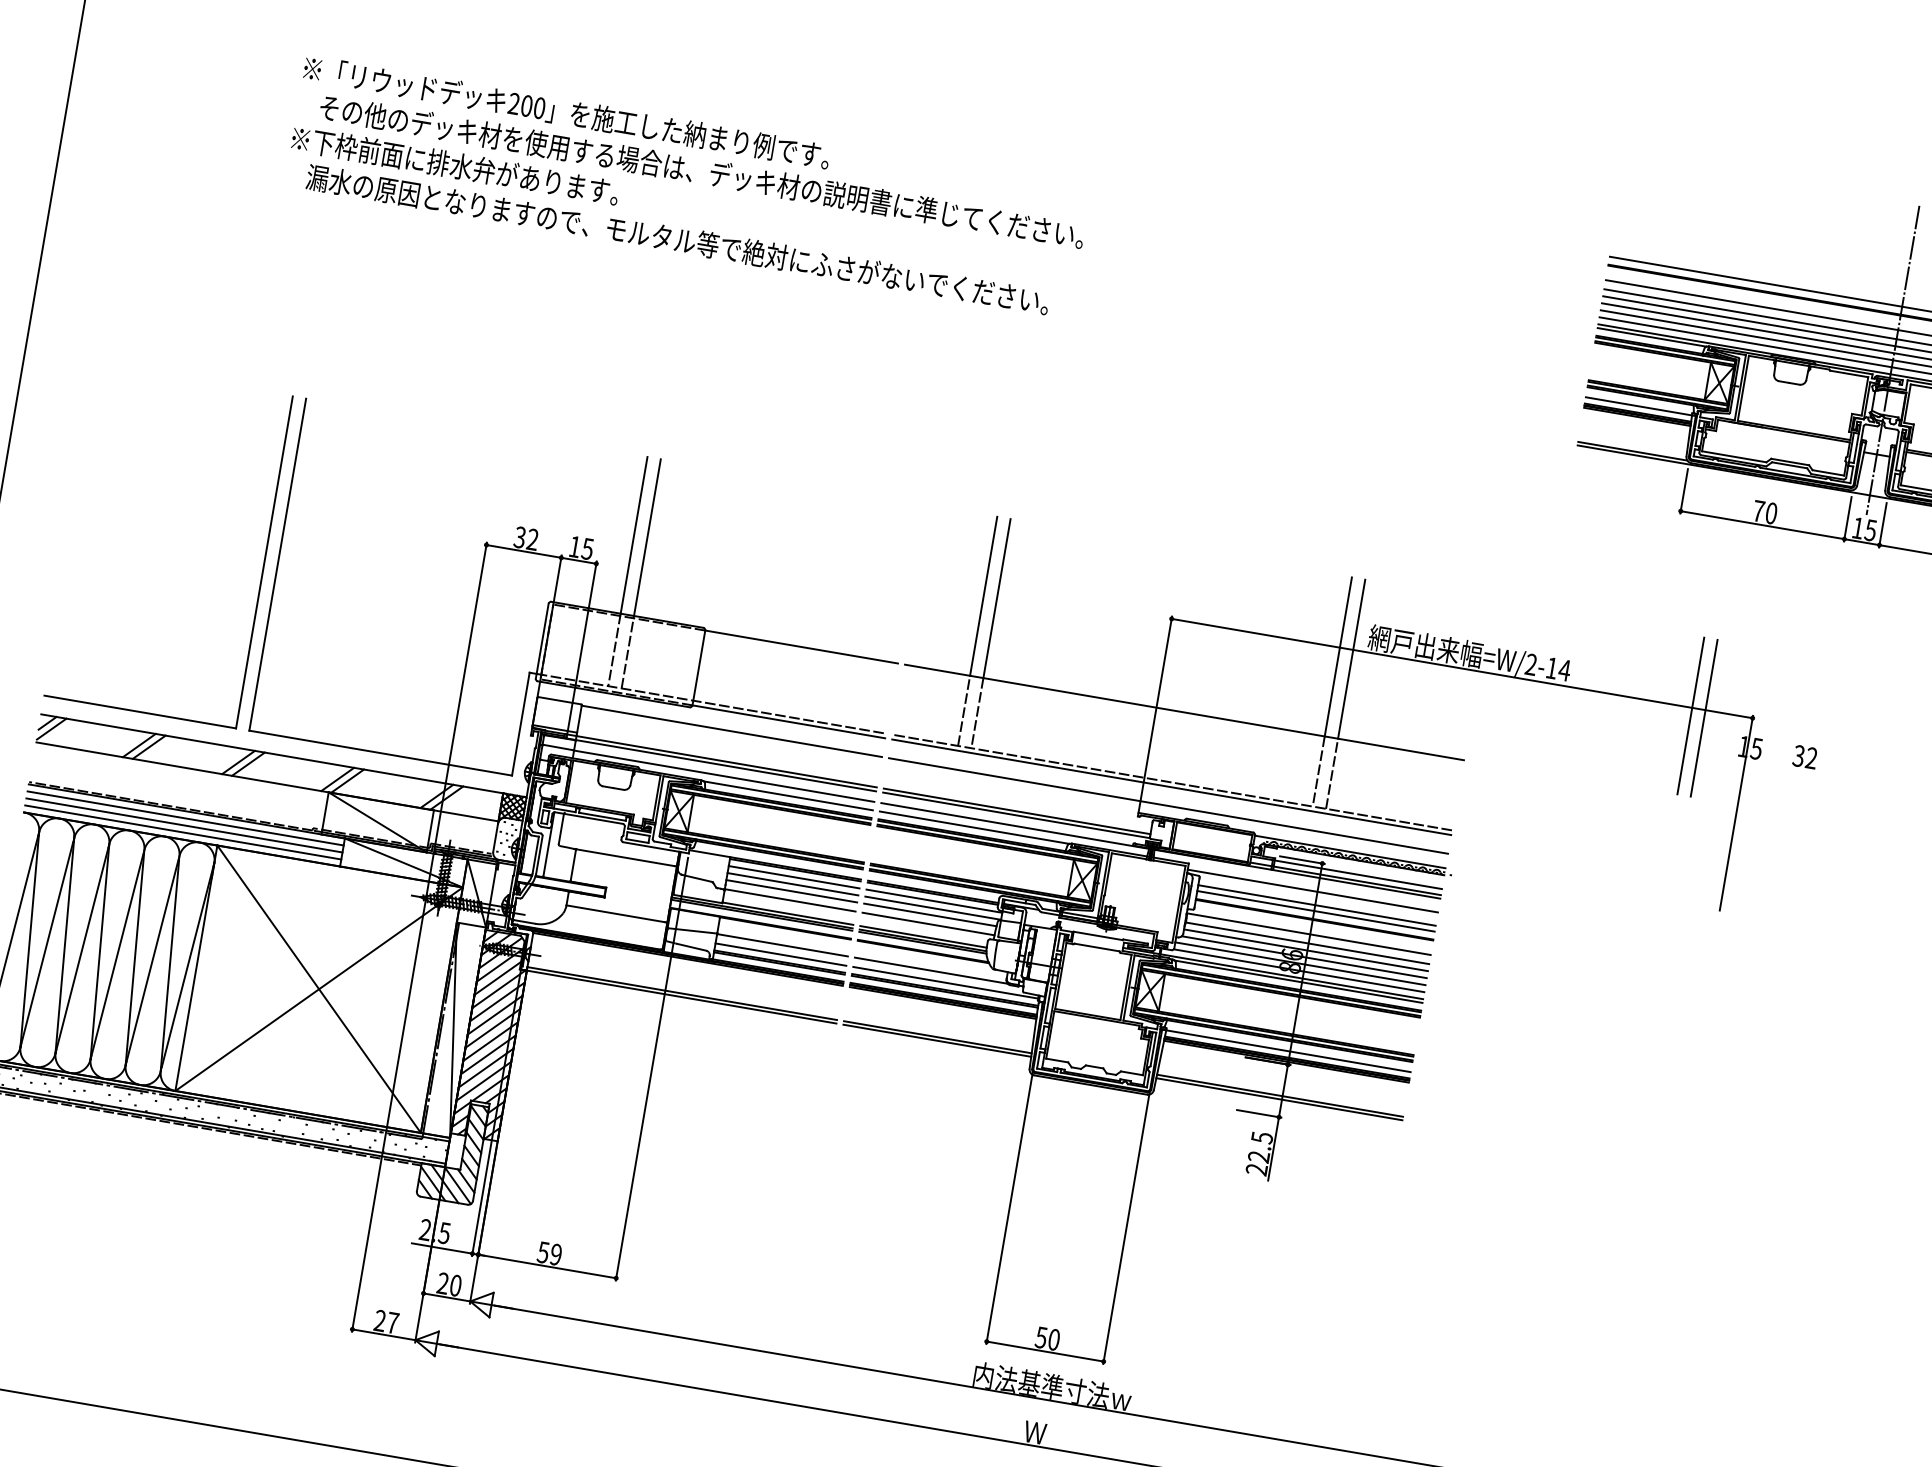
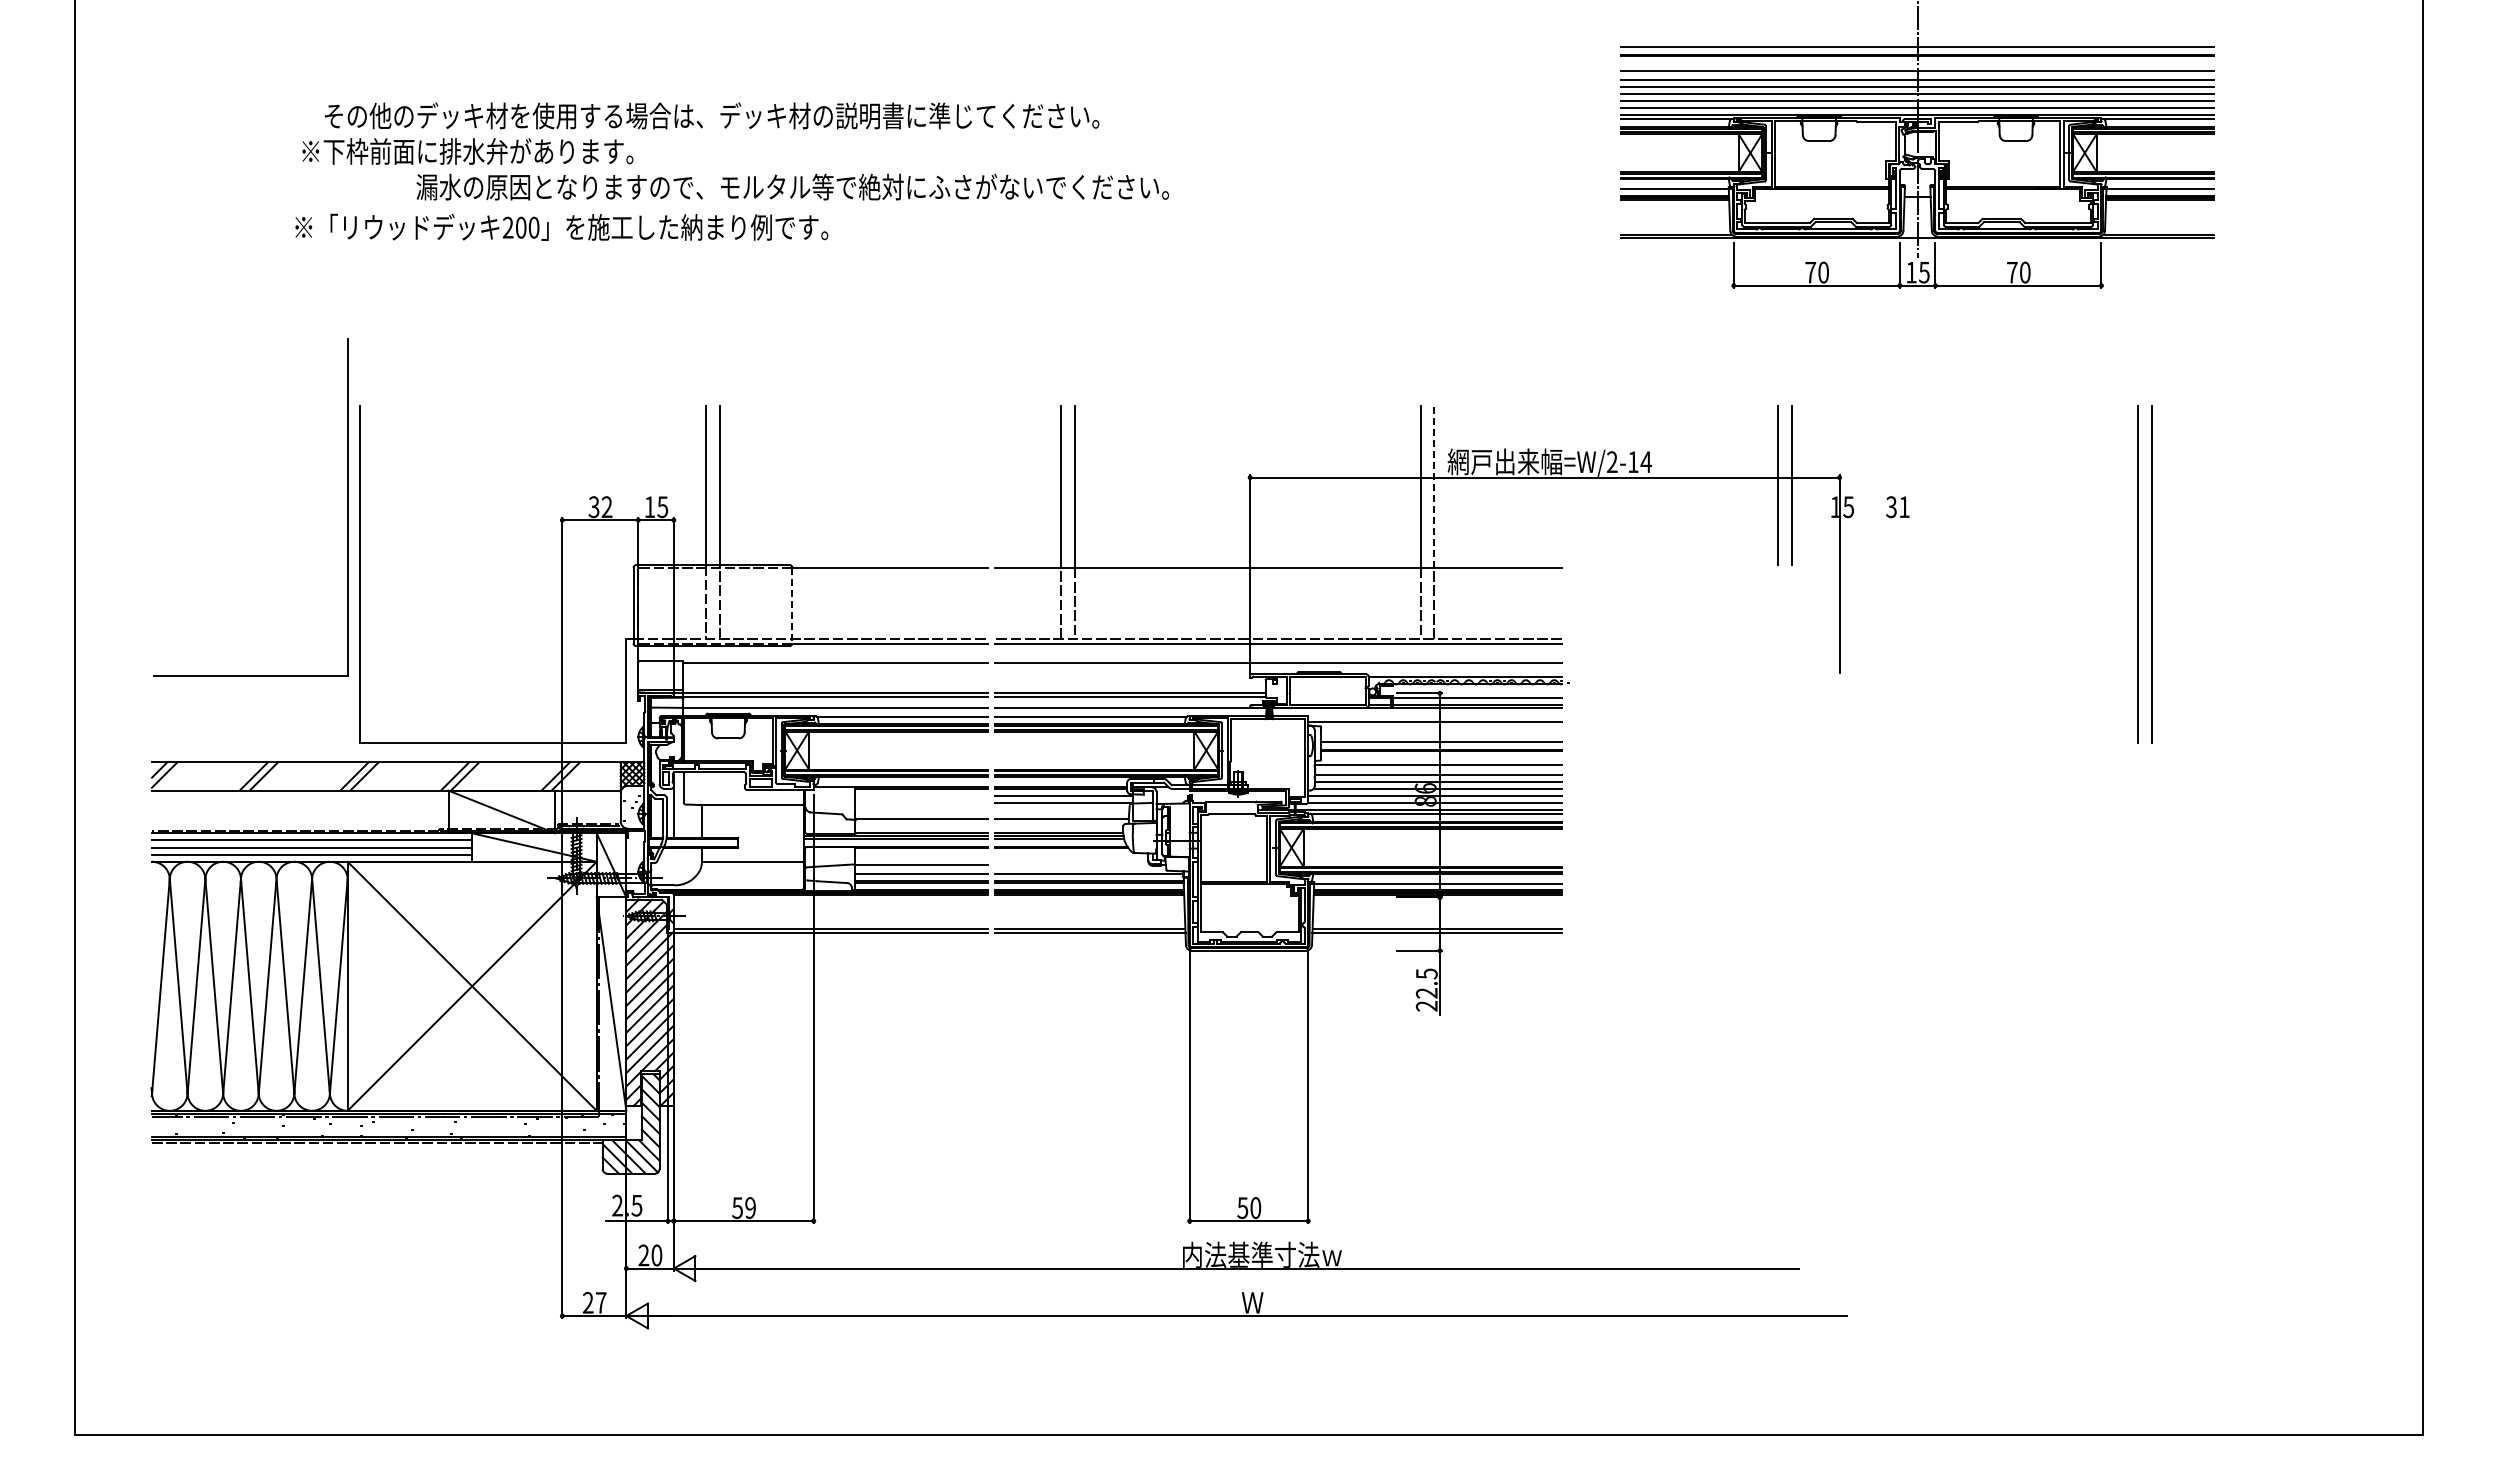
text: (566, 111) -> (561, 226), moved
text: (677, 239) -> (792, 186), moved
part: (263, 561) -> (347, 507), moved
line: (1351, 659) -> (1434, 487), solid -> dashed
line: (698, 667) -> (792, 605), solid -> dashed
text: (1811, 757) -> (1904, 506), 32 -> 31
line: (794, 876) -> (921, 795), removed
line: (792, 883) -> (921, 802), removed
line: (791, 891) -> (921, 810), removed
line: (1316, 905) -> (1441, 735), removed
line: (930, 915) -> (1062, 810), removed
line: (931, 970) -> (1072, 864), removed

